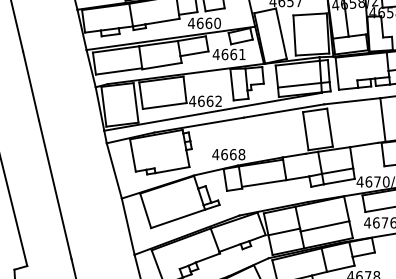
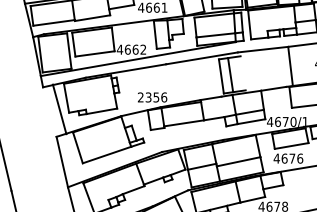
line: (329, 127) -> (230, 74), moved
text: (228, 154) -> (152, 97), 4668 -> 2356
line: (113, 170) -> (58, 109), moved

